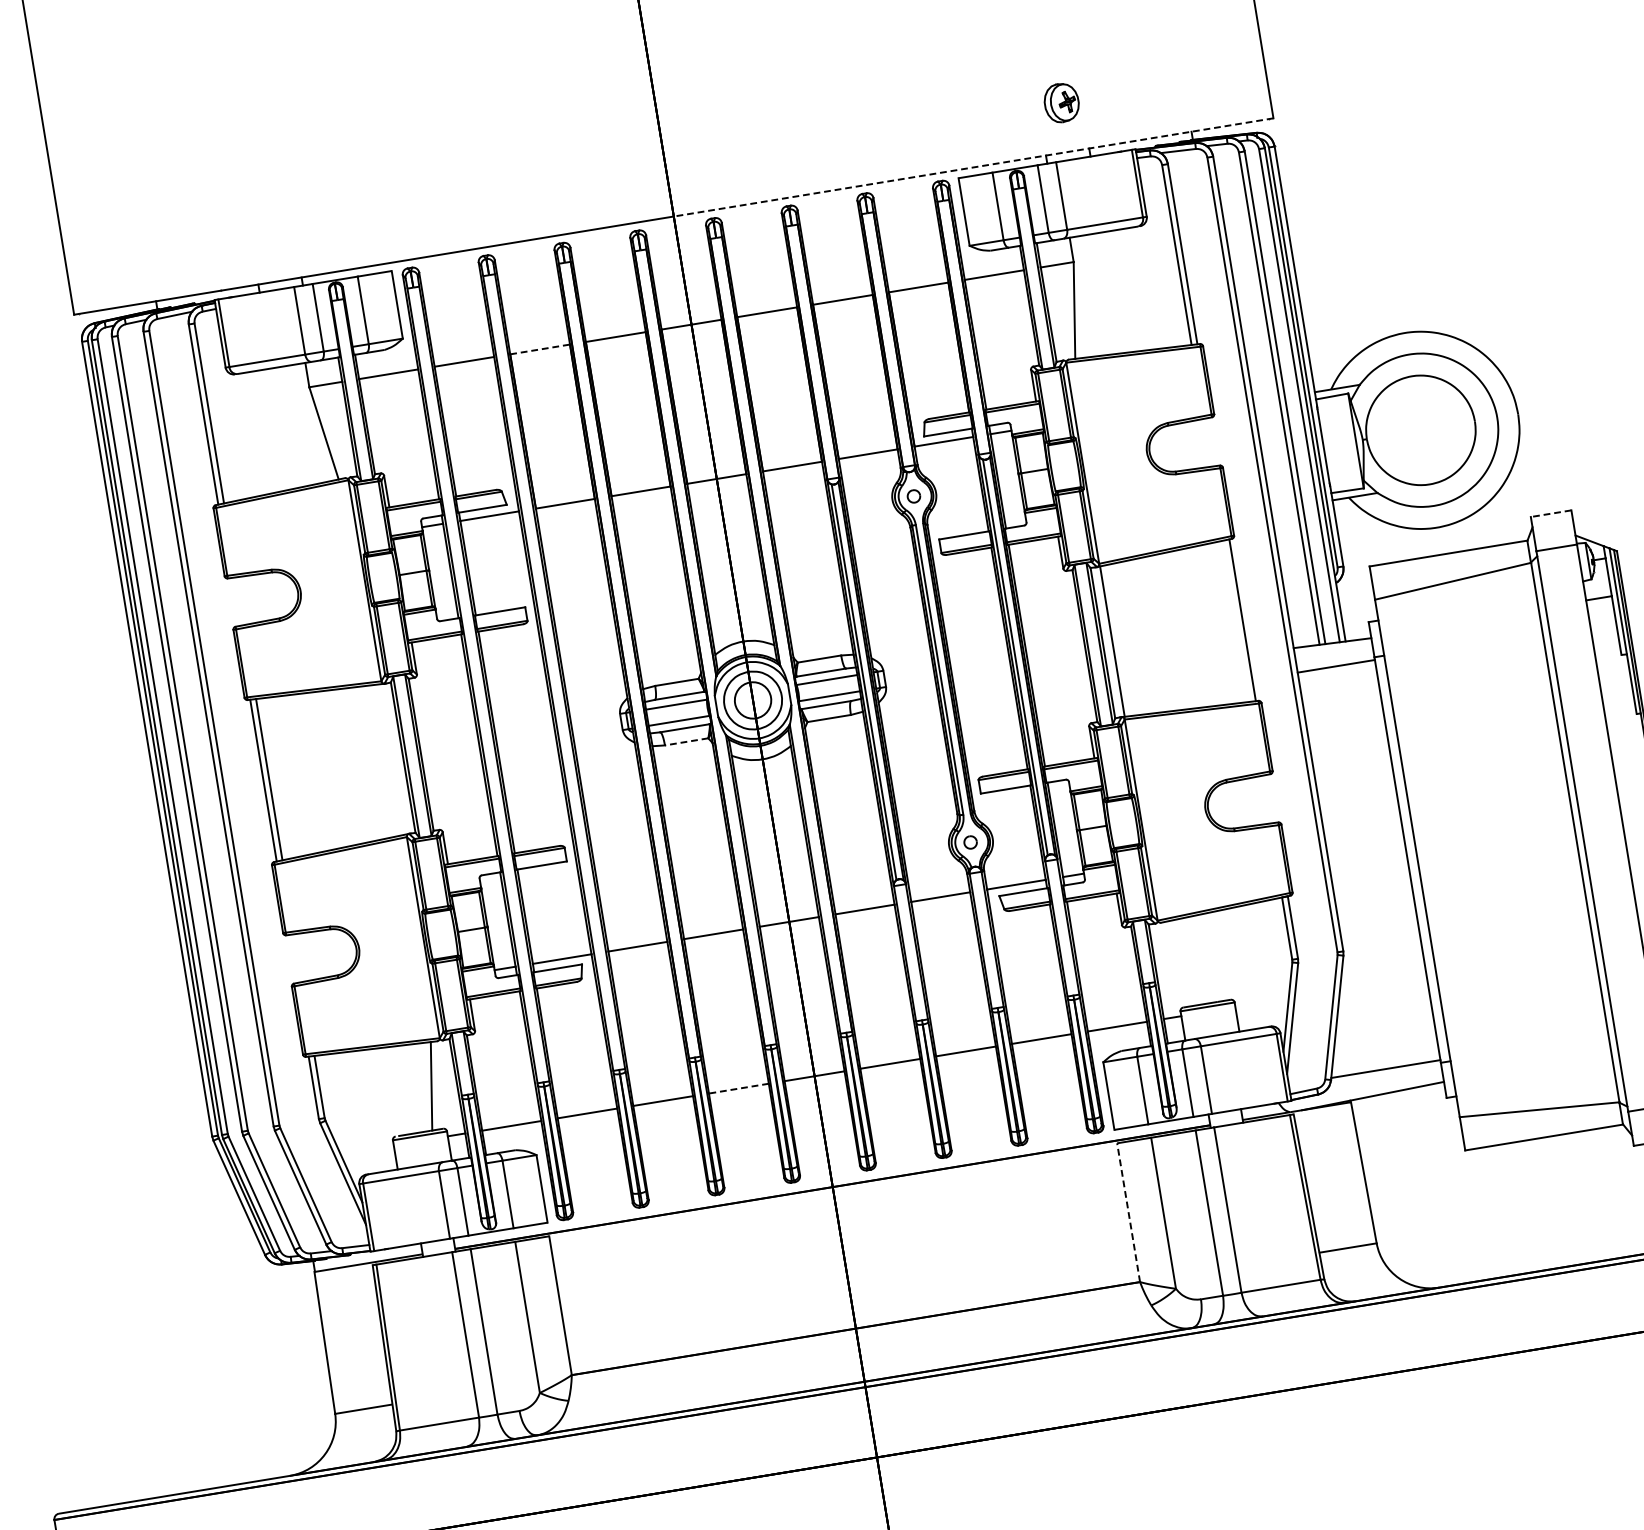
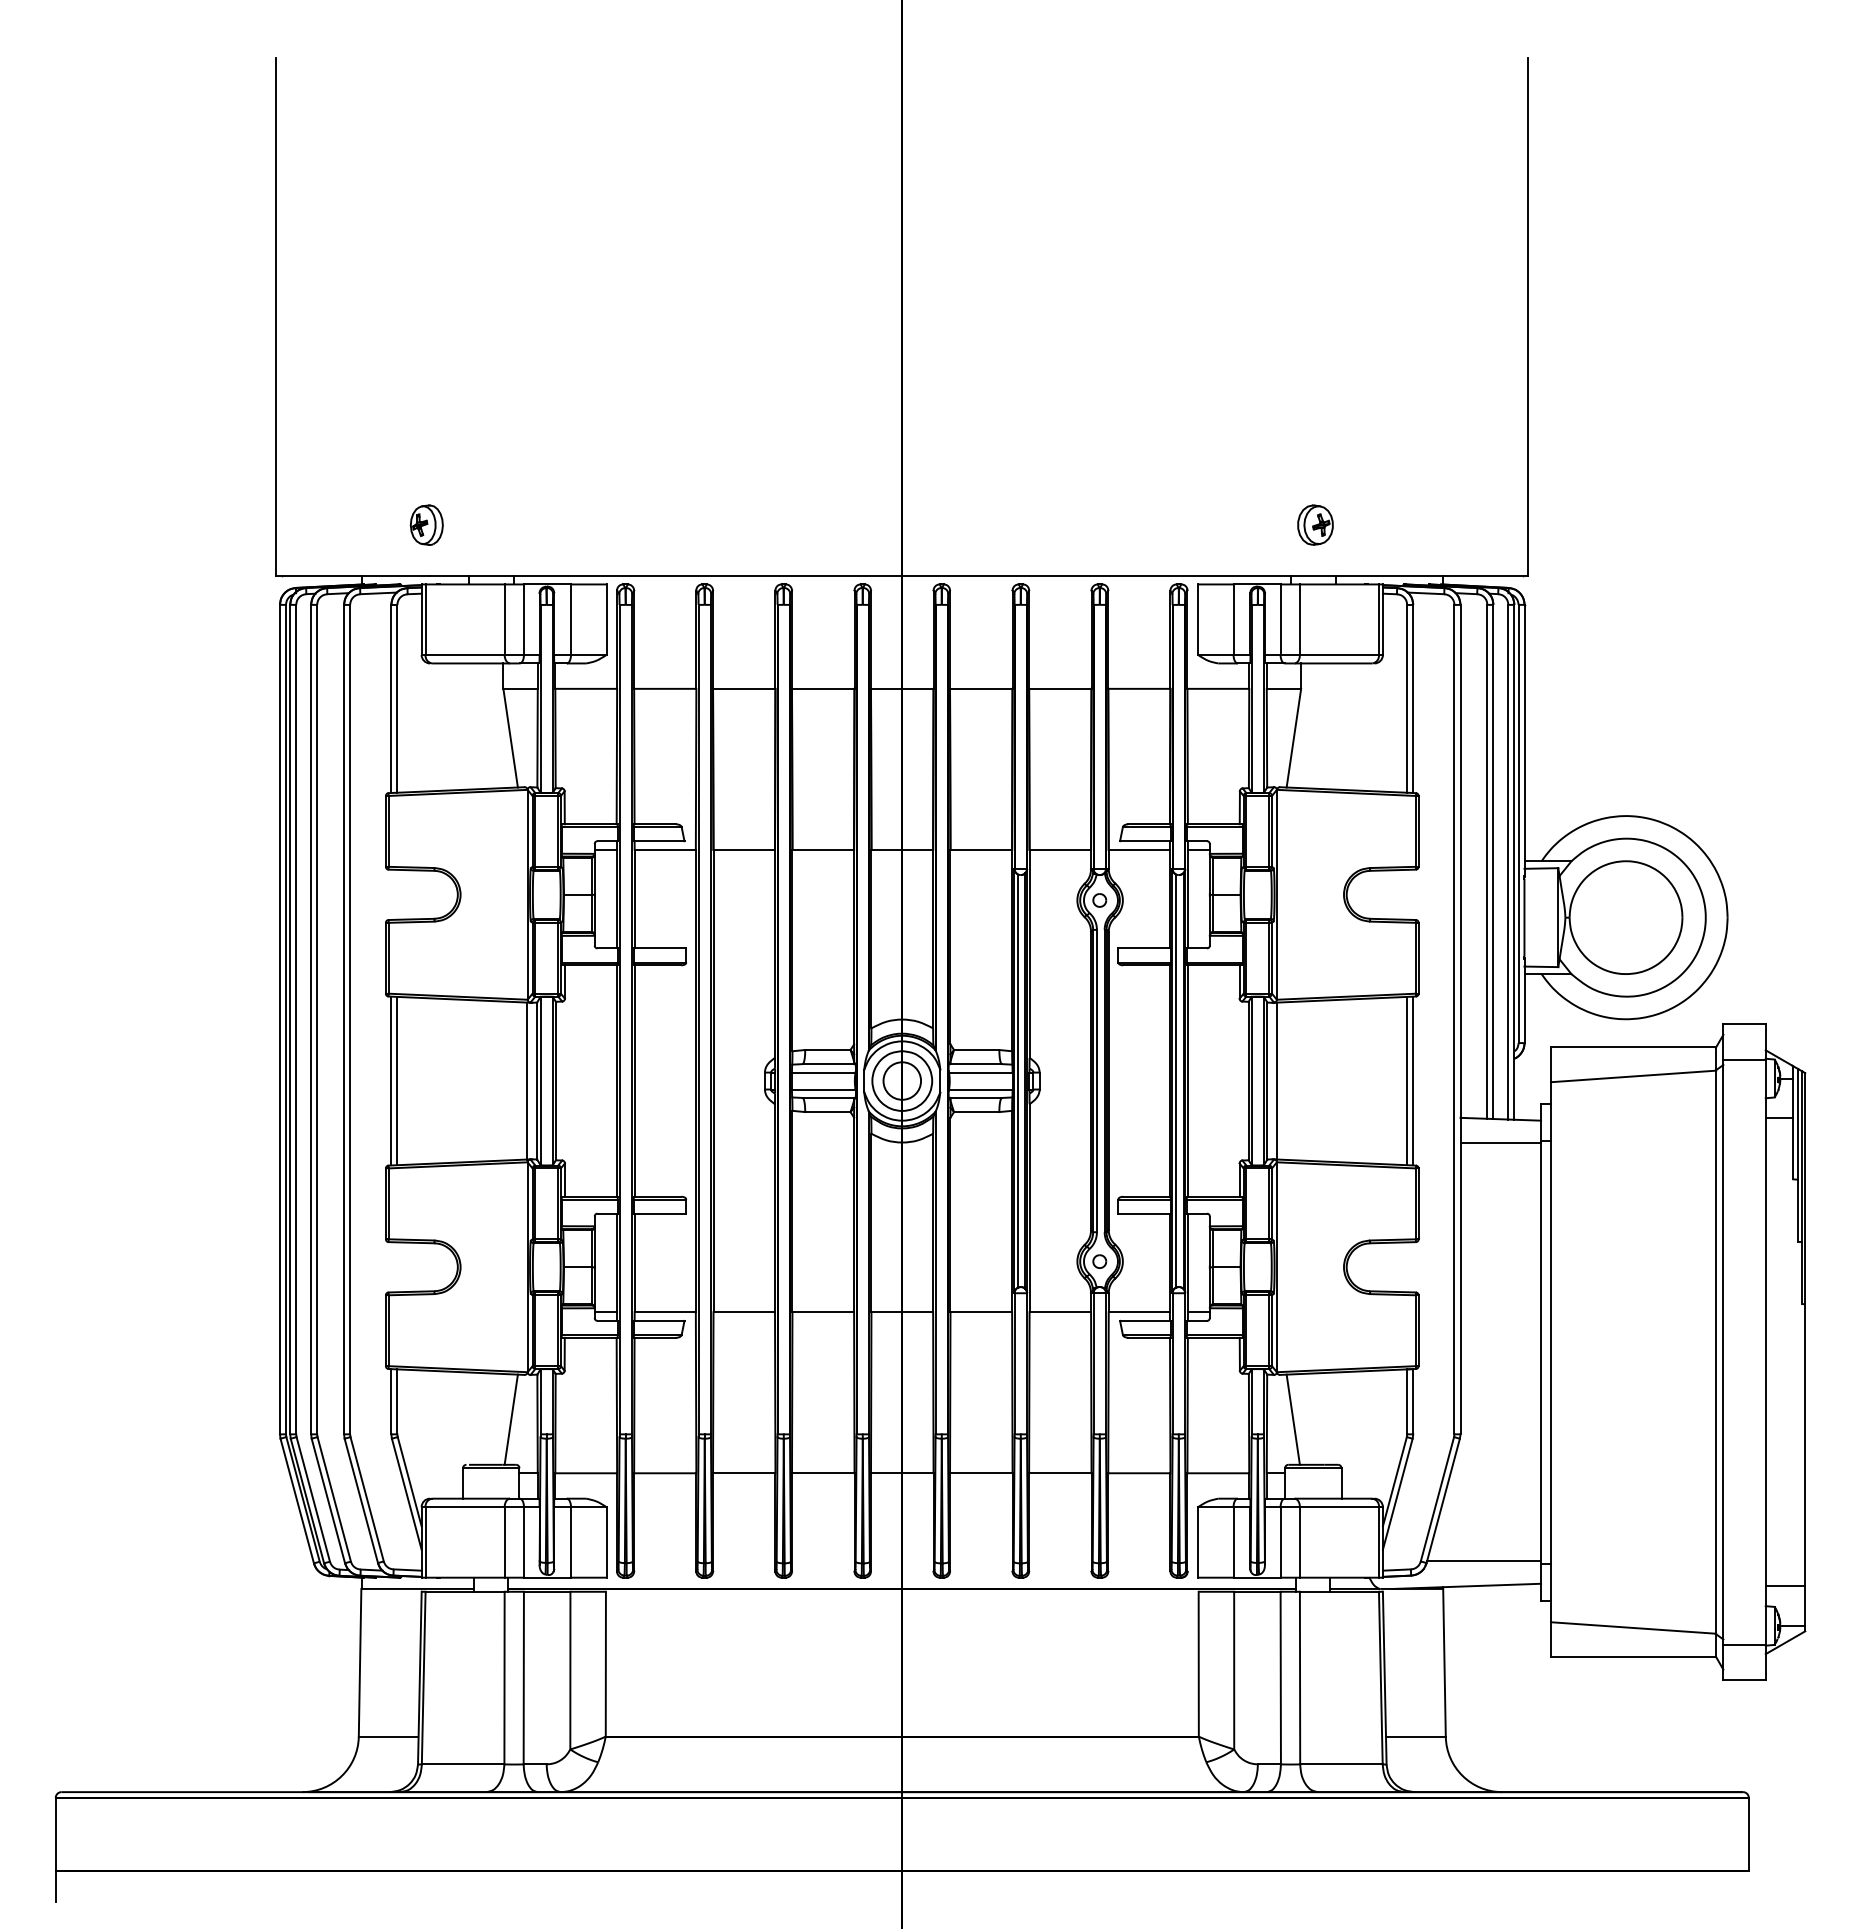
line: (973, 166) -> (1215, 575), dashed -> solid
part: (209, 241) -> (426, 524), added
line: (540, 349) -> (744, 688), dashed -> solid
line: (1551, 514) -> (1744, 1024), dashed -> solid
line: (1237, 620) -> (1407, 1080), added
line: (686, 742) -> (827, 1112), dashed -> solid
line: (393, 758) -> (527, 1080), added
line: (1180, 963) -> (1292, 1419), added
line: (738, 1088) -> (822, 1473), dashed -> solid
line: (1128, 1212) -> (1198, 1663), dashed -> solid

